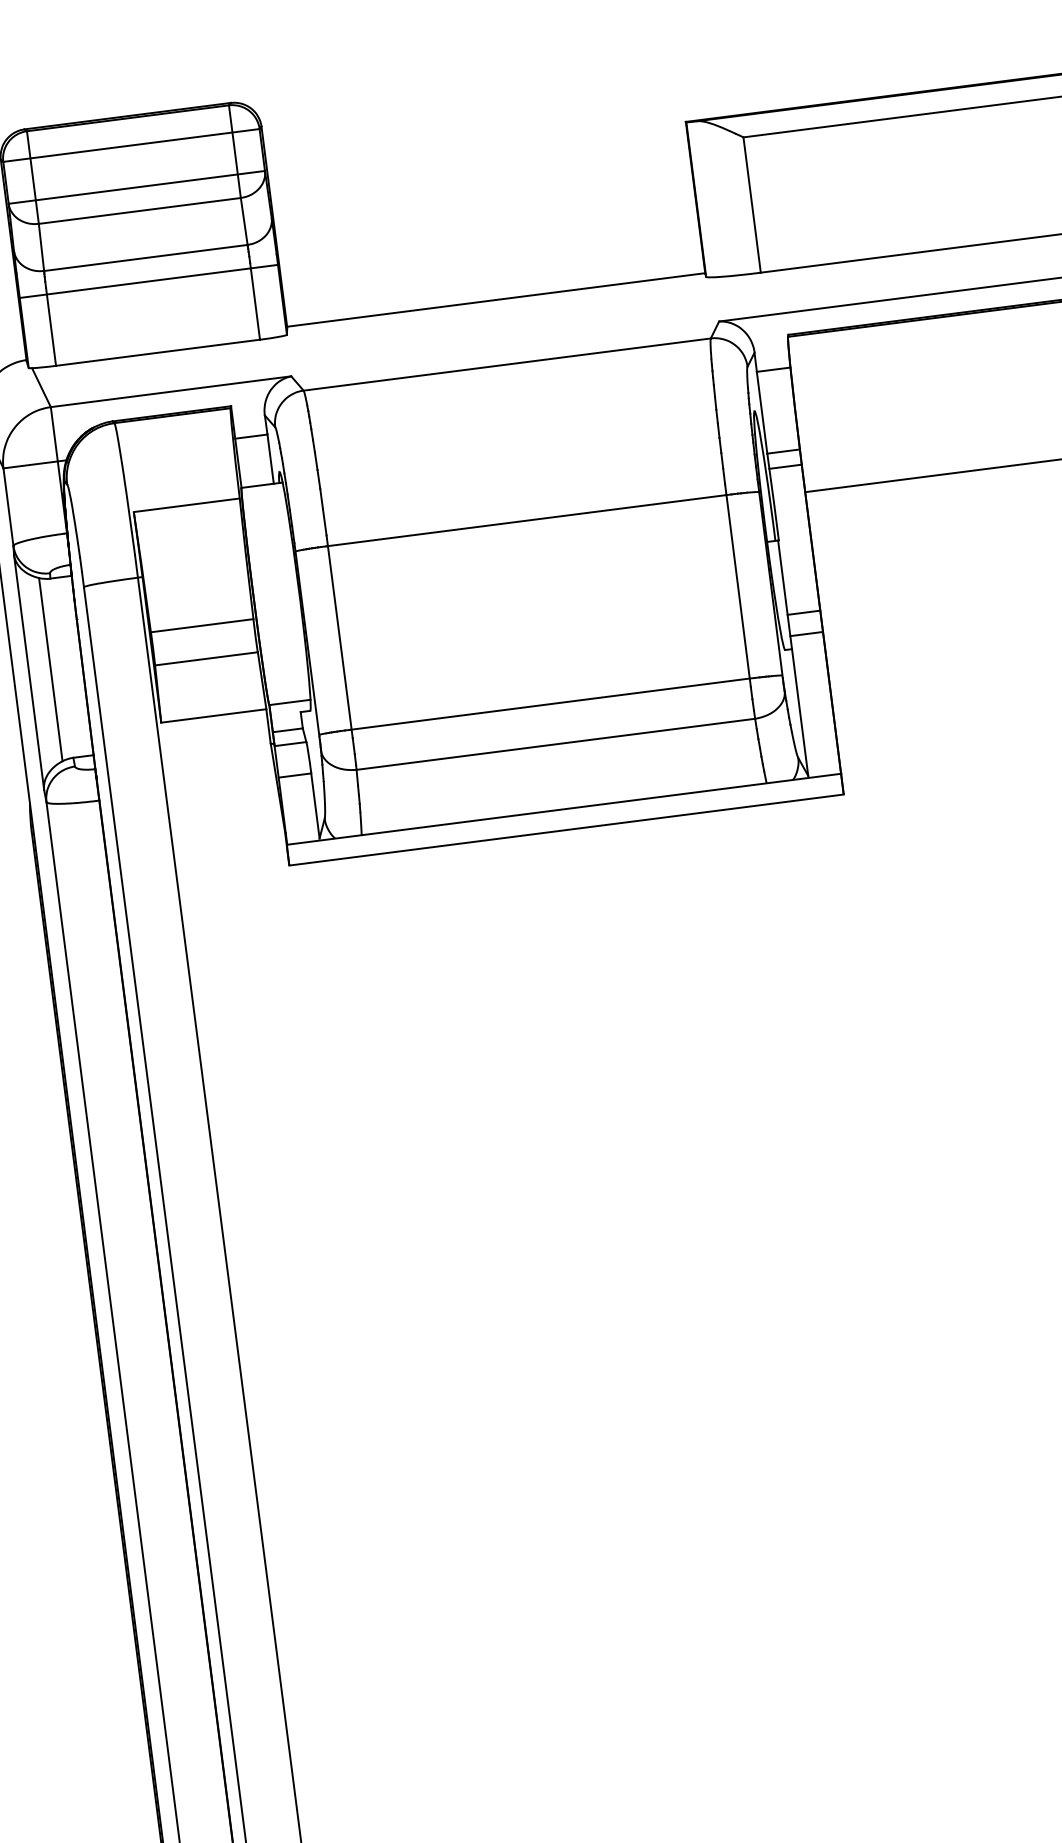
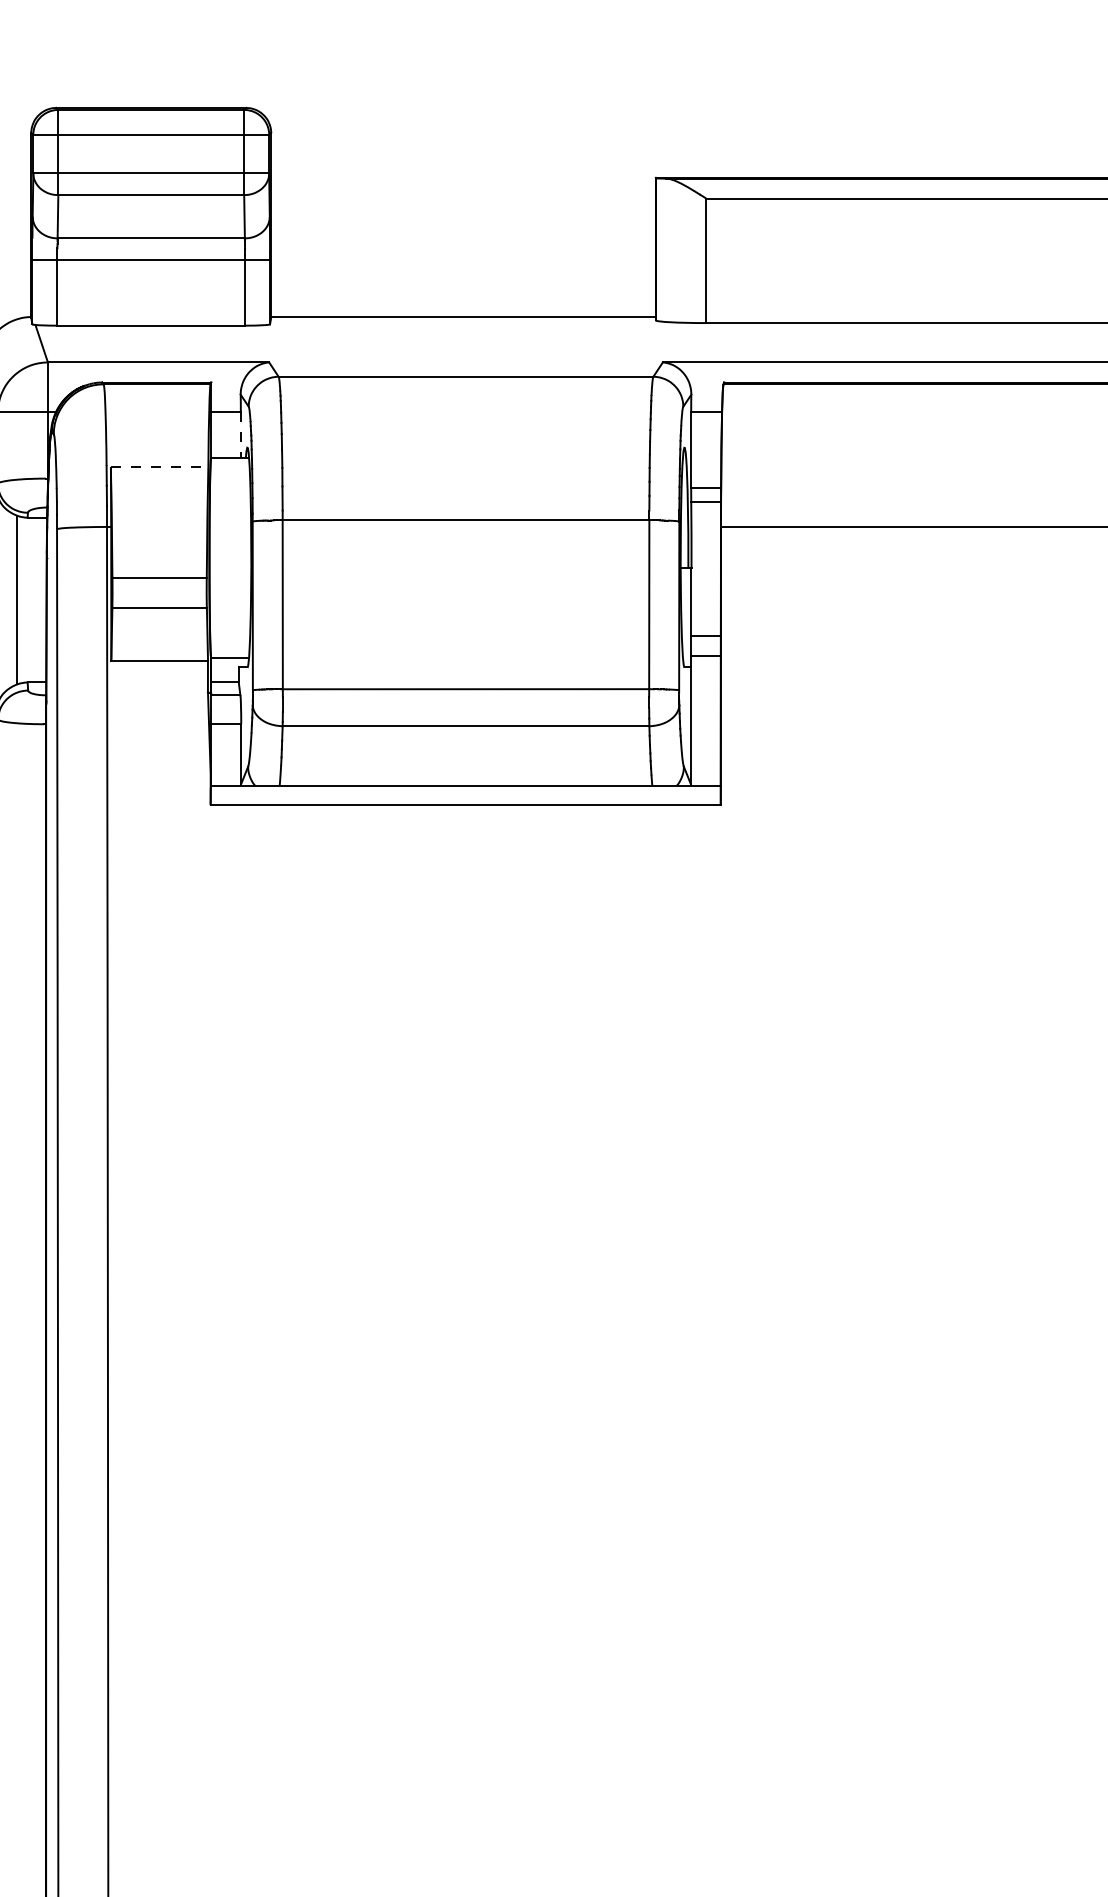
line: (270, 459) -> (240, 435), solid -> dashed
line: (186, 505) -> (159, 467), solid -> dashed

